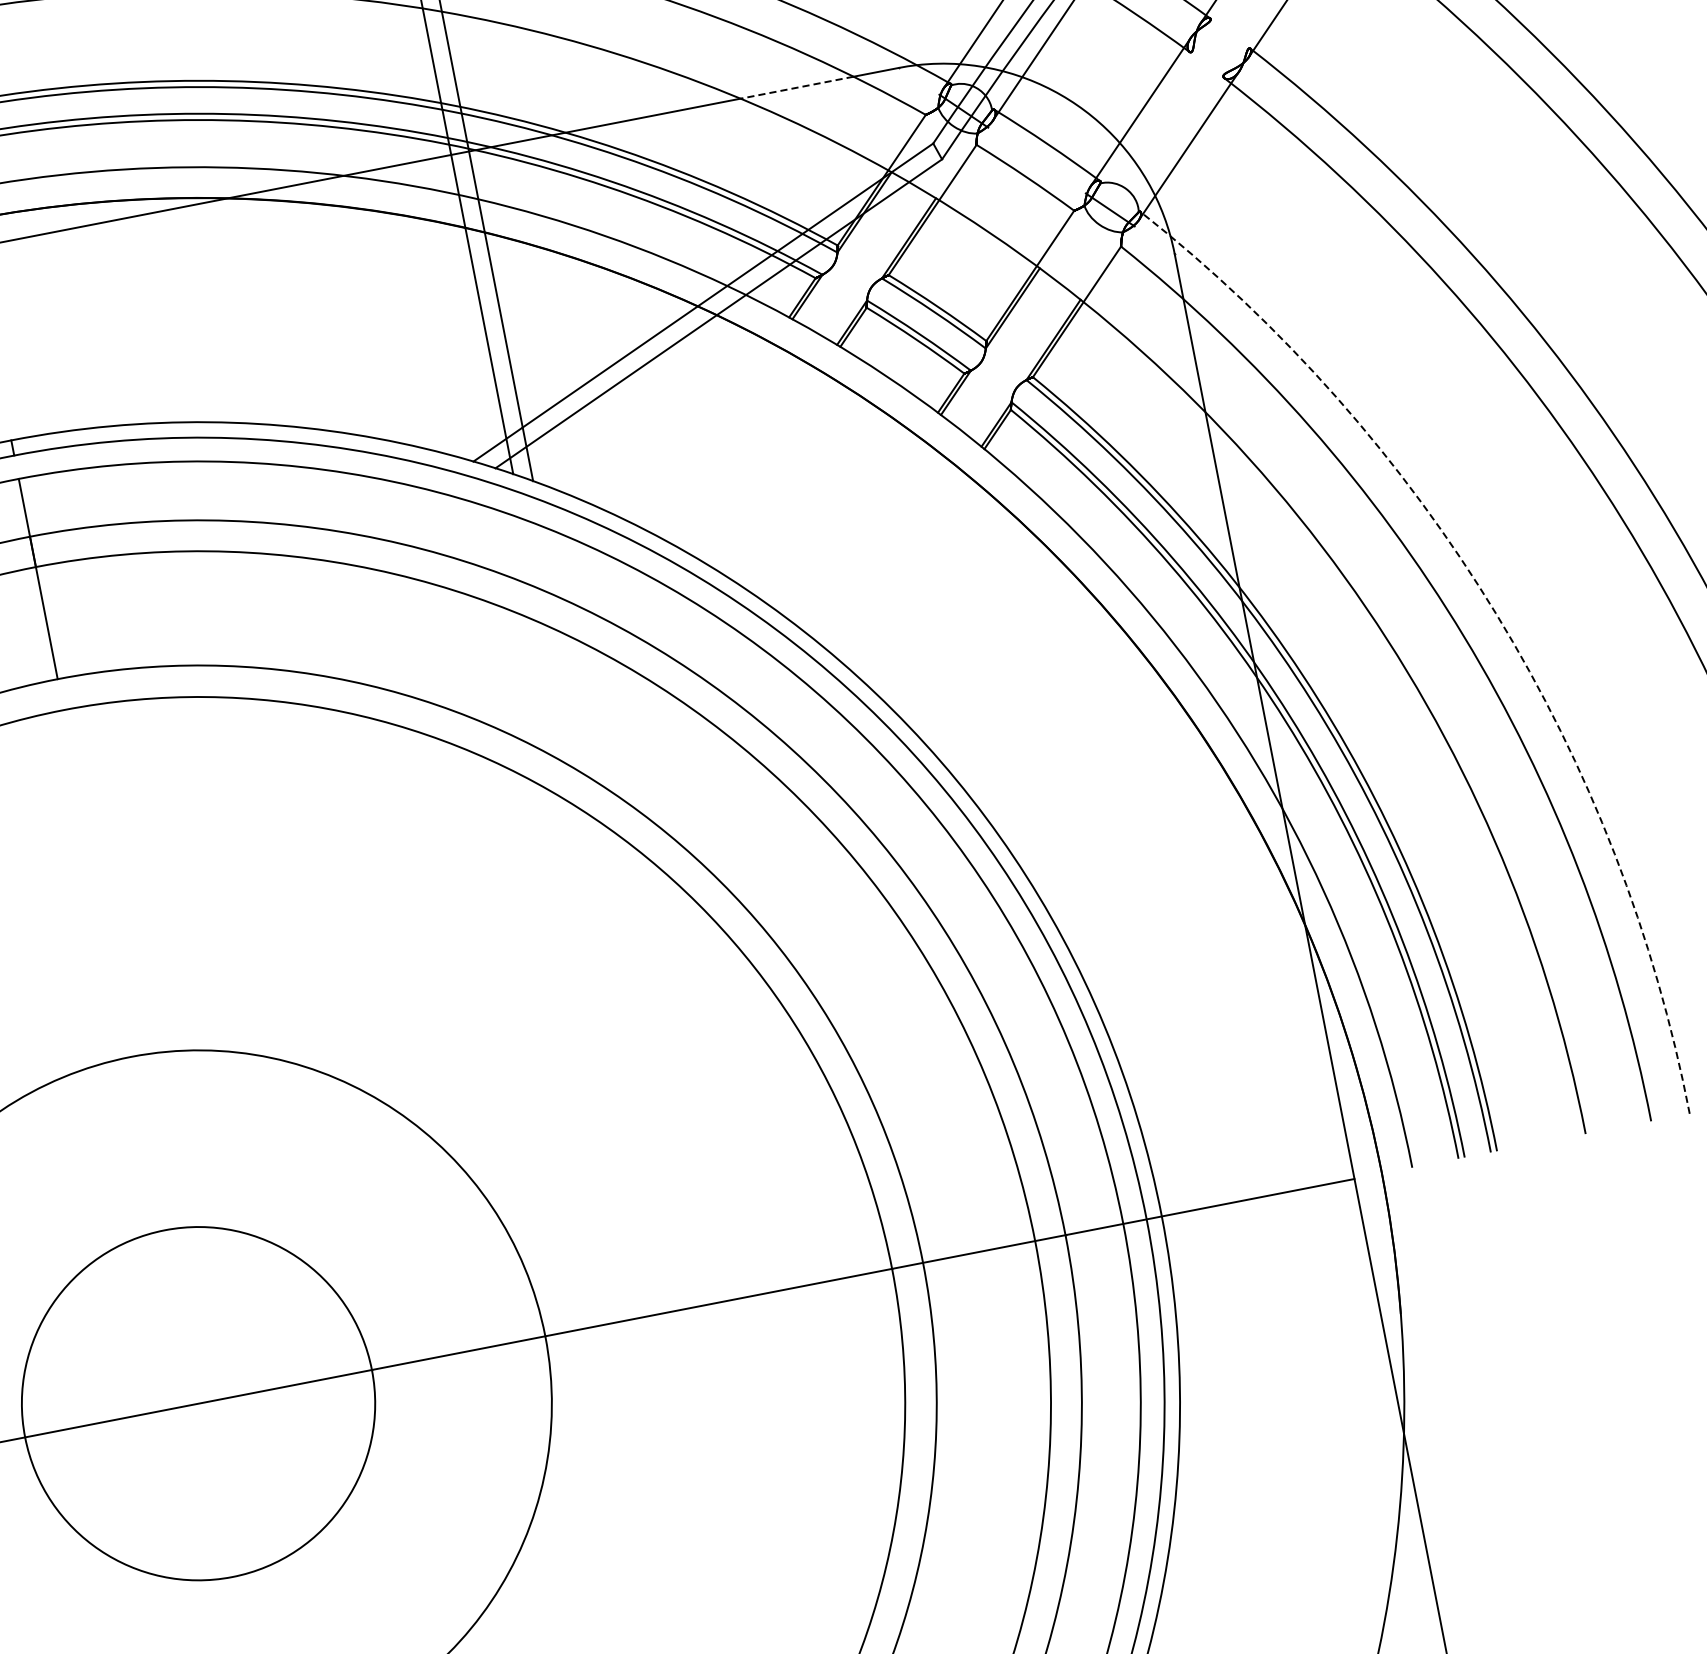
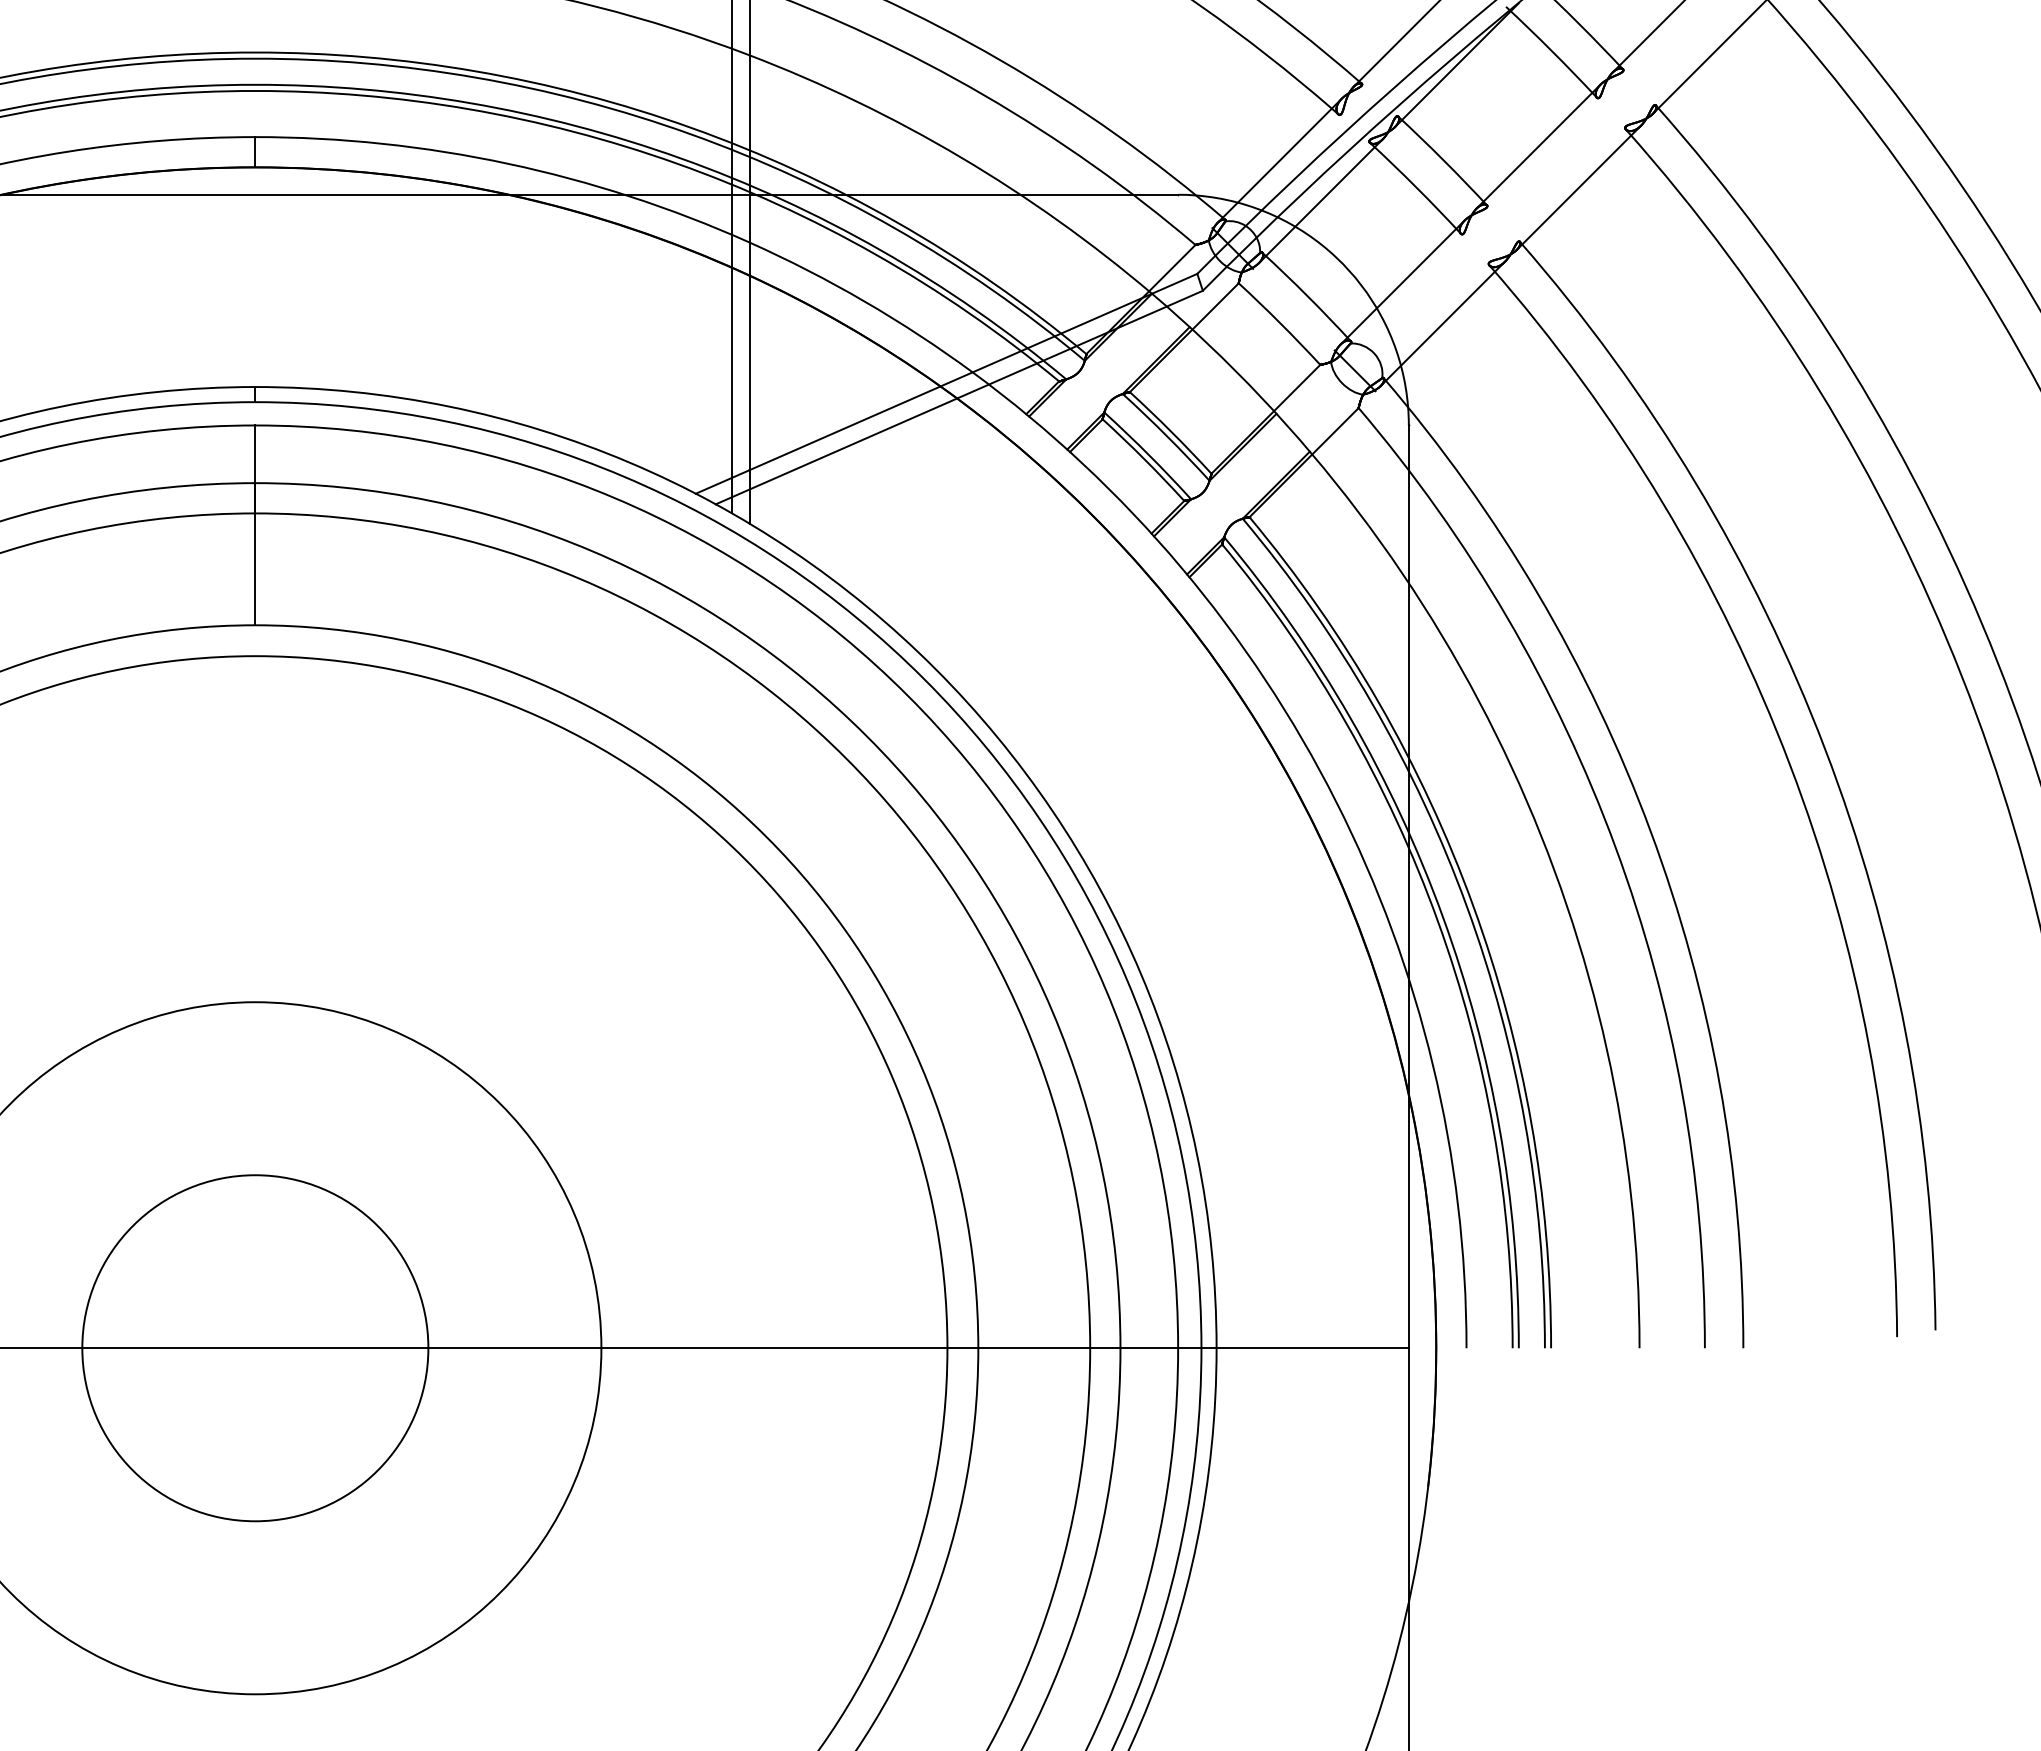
line: (796, 87) -> (1076, 194), dashed -> solid
arc: (1496, 614) -> (1650, 831), dashed -> solid

